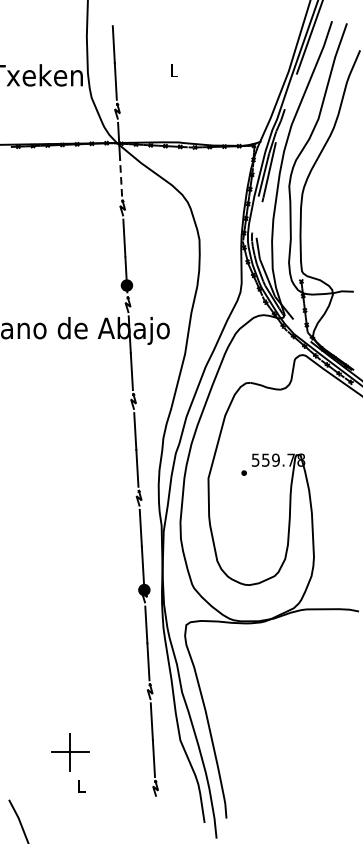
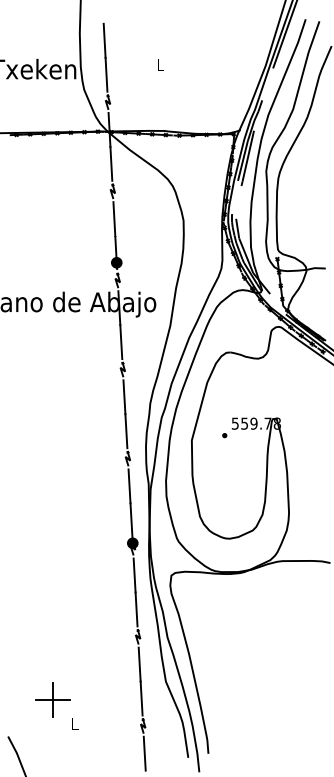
line: (121, 177) -> (111, 163), dashed -> solid
part: (70, 752) -> (52, 699), moved
line: (157, 818) -> (144, 753), added

